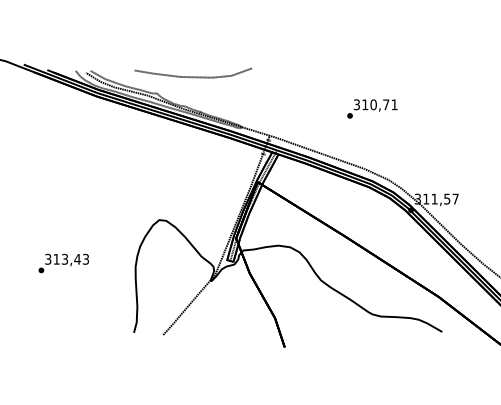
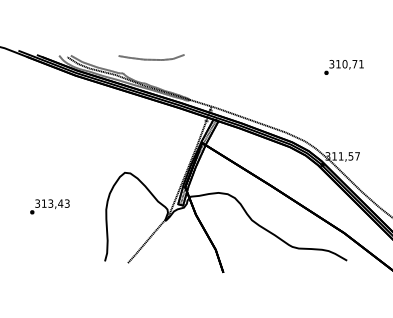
part: (193, 73) -> (151, 57), size x0.71
text: (372, 108) -> (344, 67), moved

